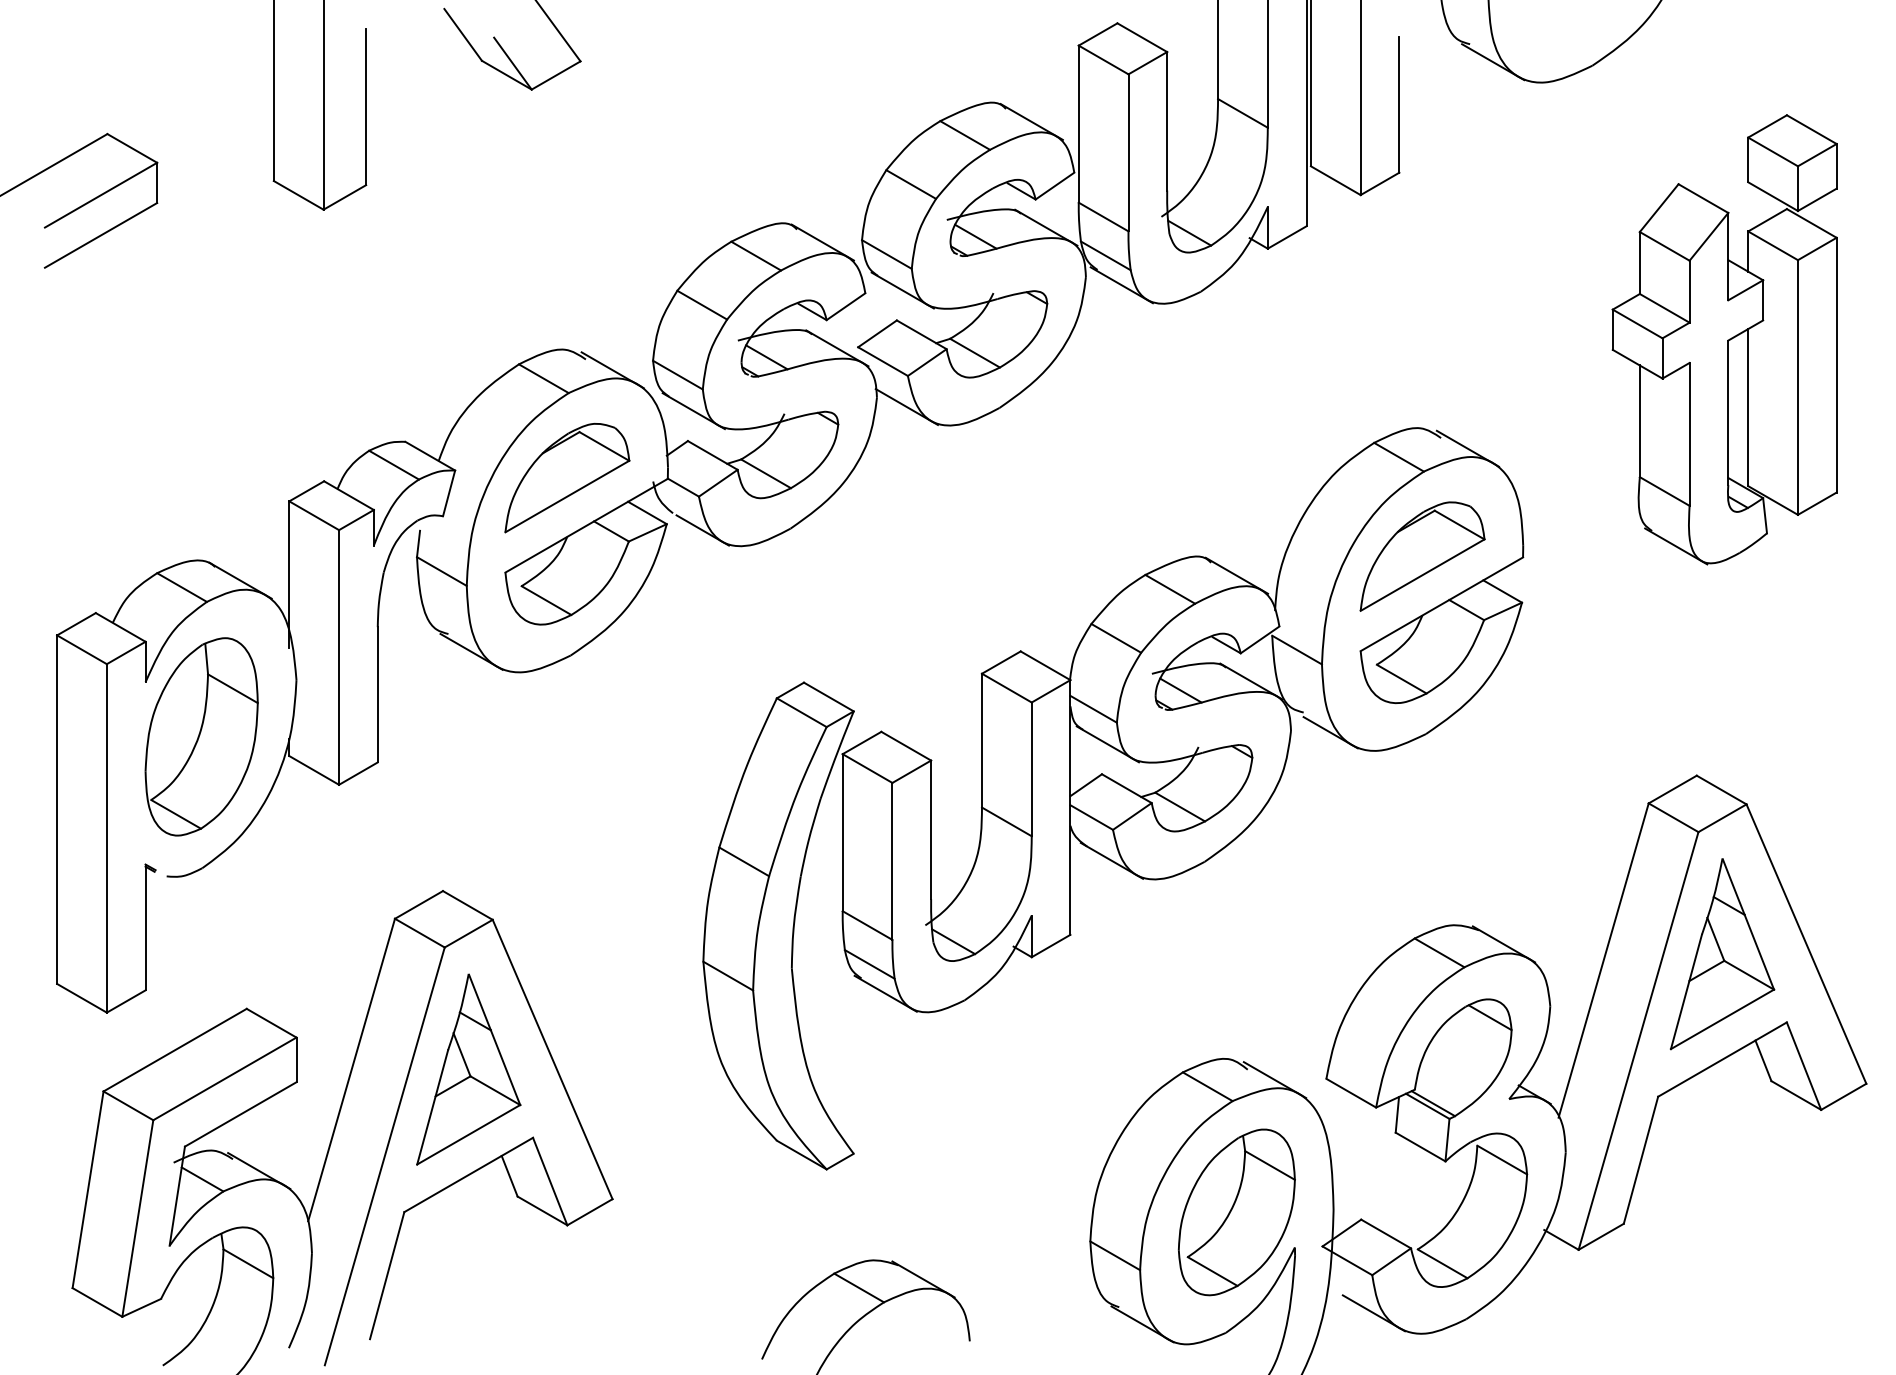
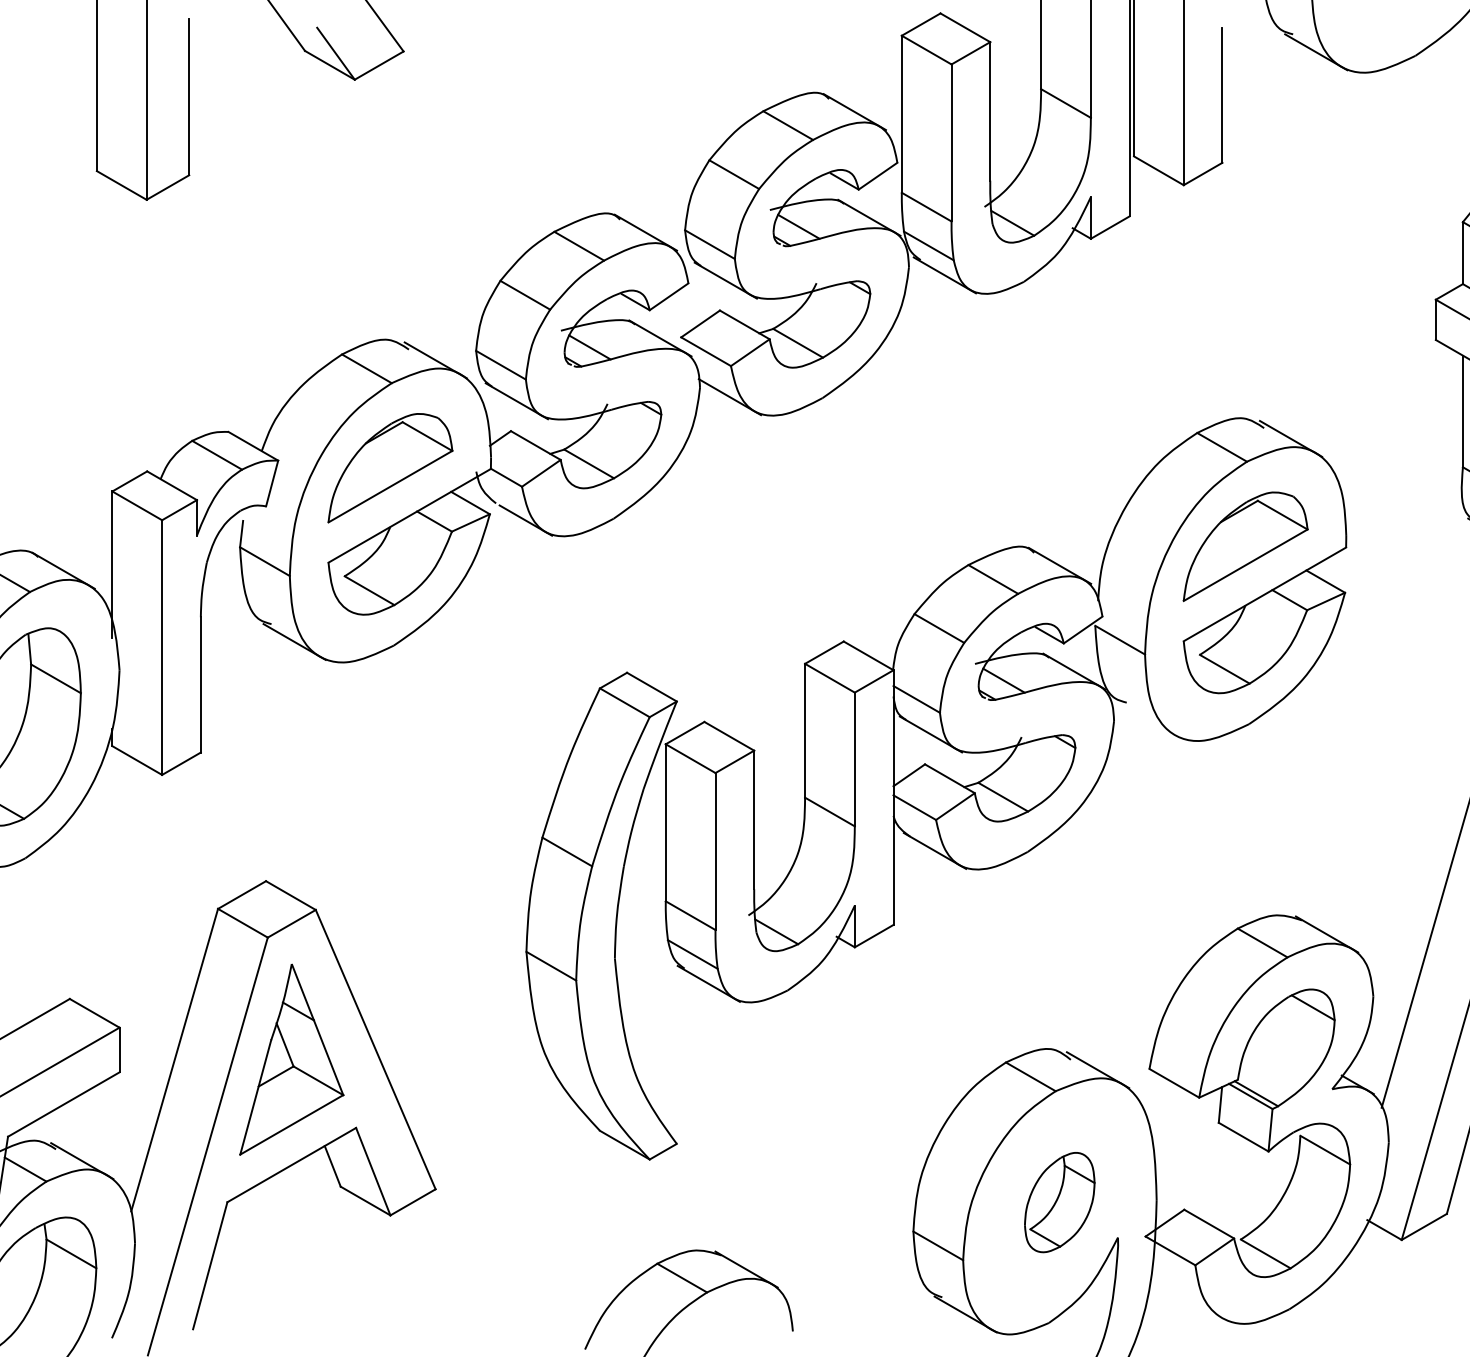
line: (1330, 732) -> (1153, 722), removed
part: (1236, 1212) -> (1059, 1202), size x0.6
line: (1373, 1313) -> (1196, 1303), removed

